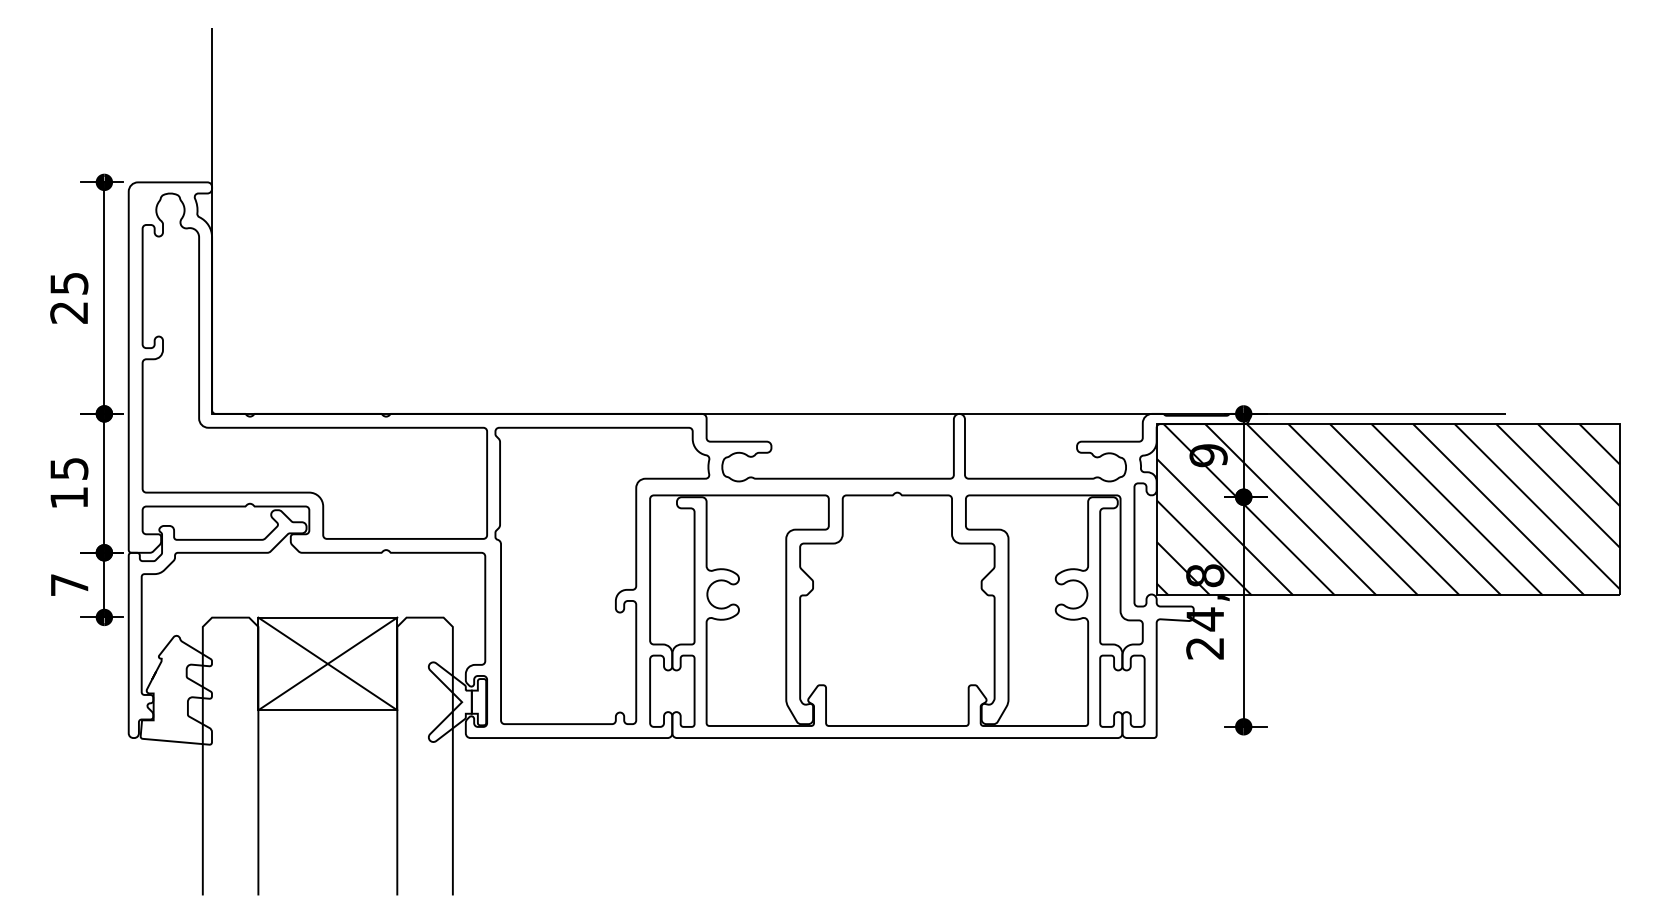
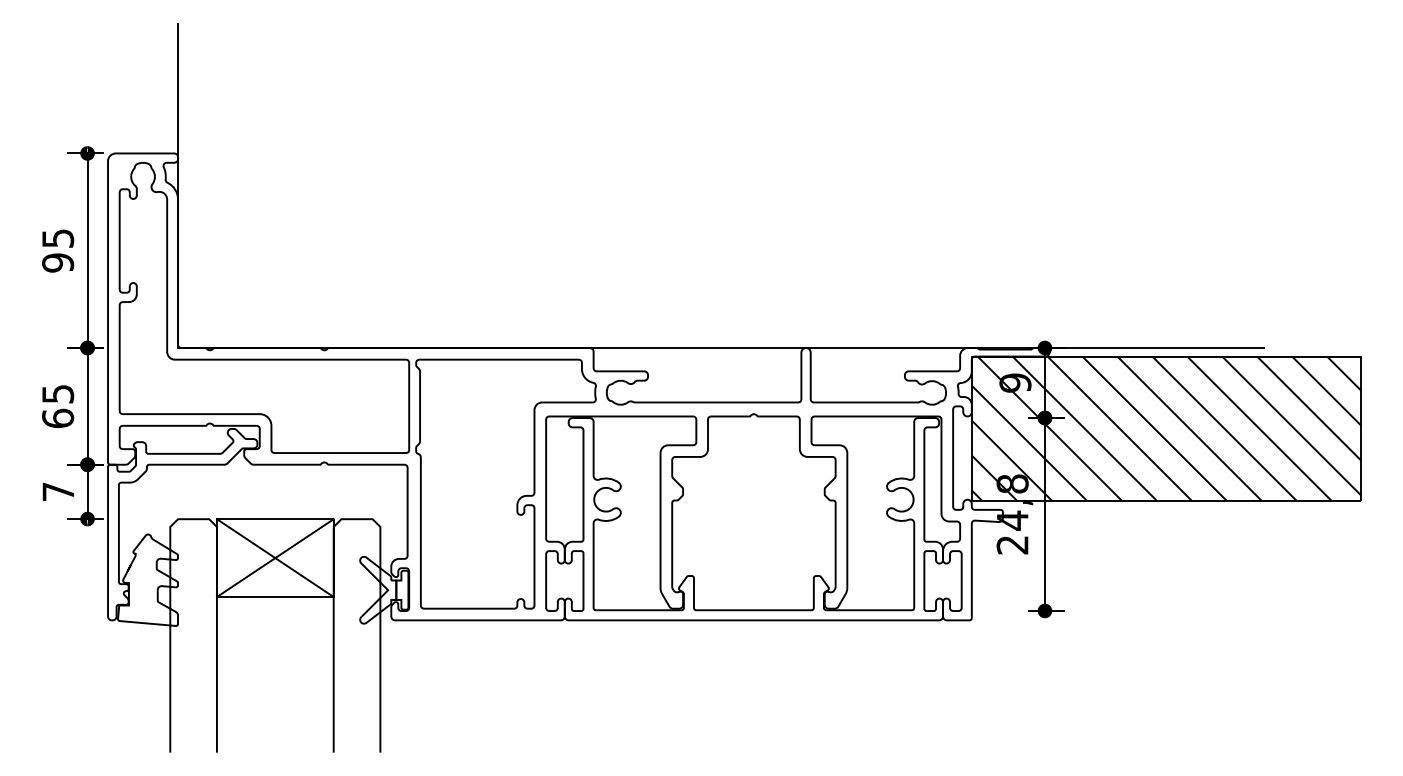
text: (69, 312) -> (58, 262), 25 -> 95
text: (69, 497) -> (58, 418), 15 -> 65

